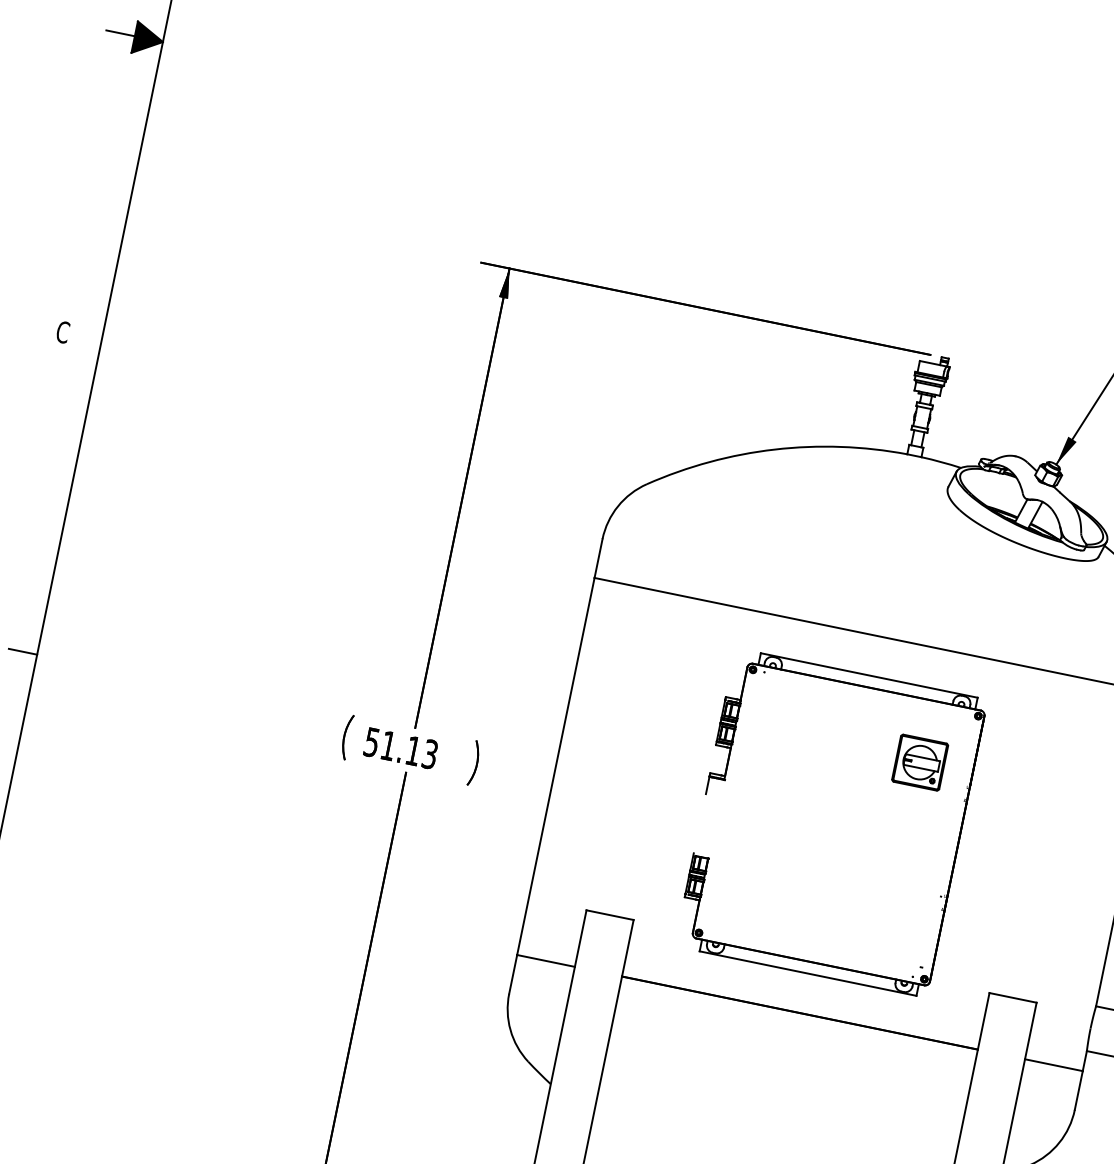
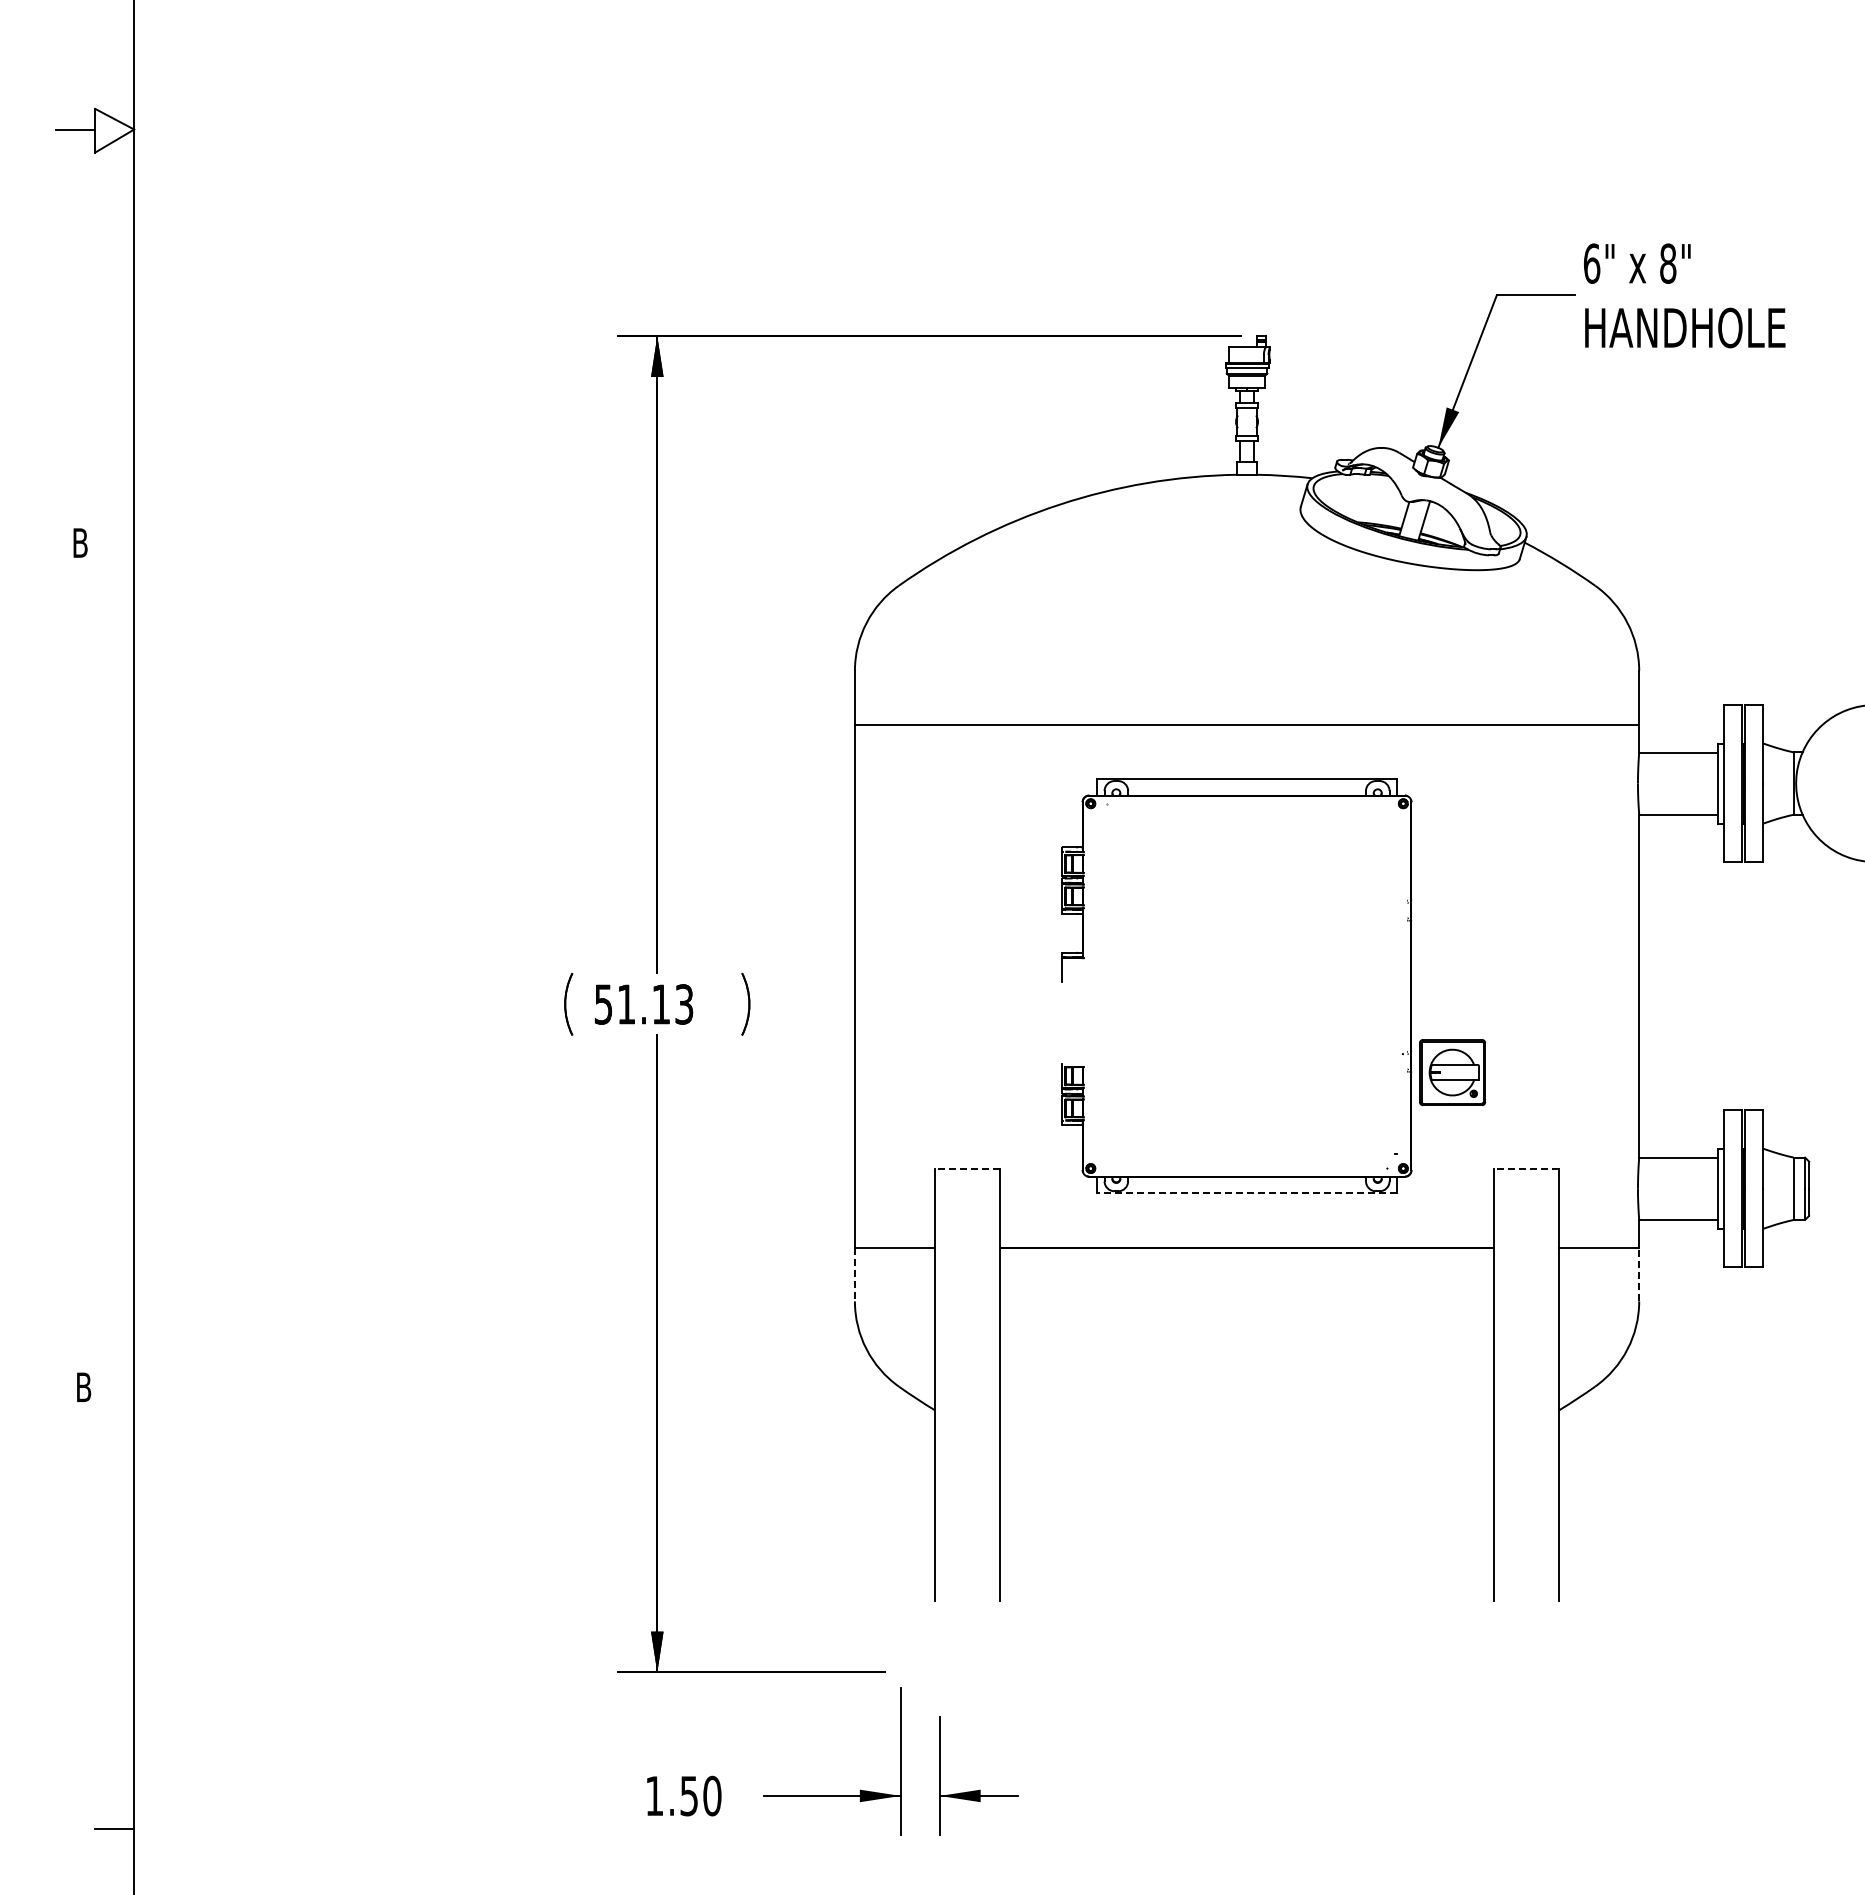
fill: (148, 39) -> (114, 130), removed
text: (63, 331) -> (80, 542), C -> B
line: (22, 652) -> (114, 979), removed
part: (920, 762) -> (1452, 1072), moved
line: (609, 915) -> (967, 1169), solid -> dashed
line: (807, 973) -> (1246, 1192), solid -> dashed
line: (512, 974) -> (854, 1274), solid -> dashed
line: (1013, 998) -> (1526, 1169), solid -> dashed
line: (1079, 1090) -> (1639, 1274), solid -> dashed

